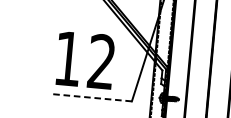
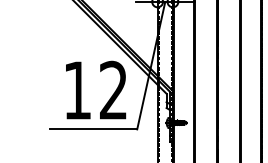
text: (85, 59) -> (96, 89), moved
line: (90, 97) -> (93, 129), dashed -> solid

